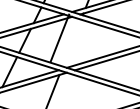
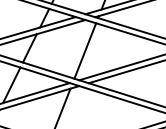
line: (59, 37) -> (84, 50), moved

